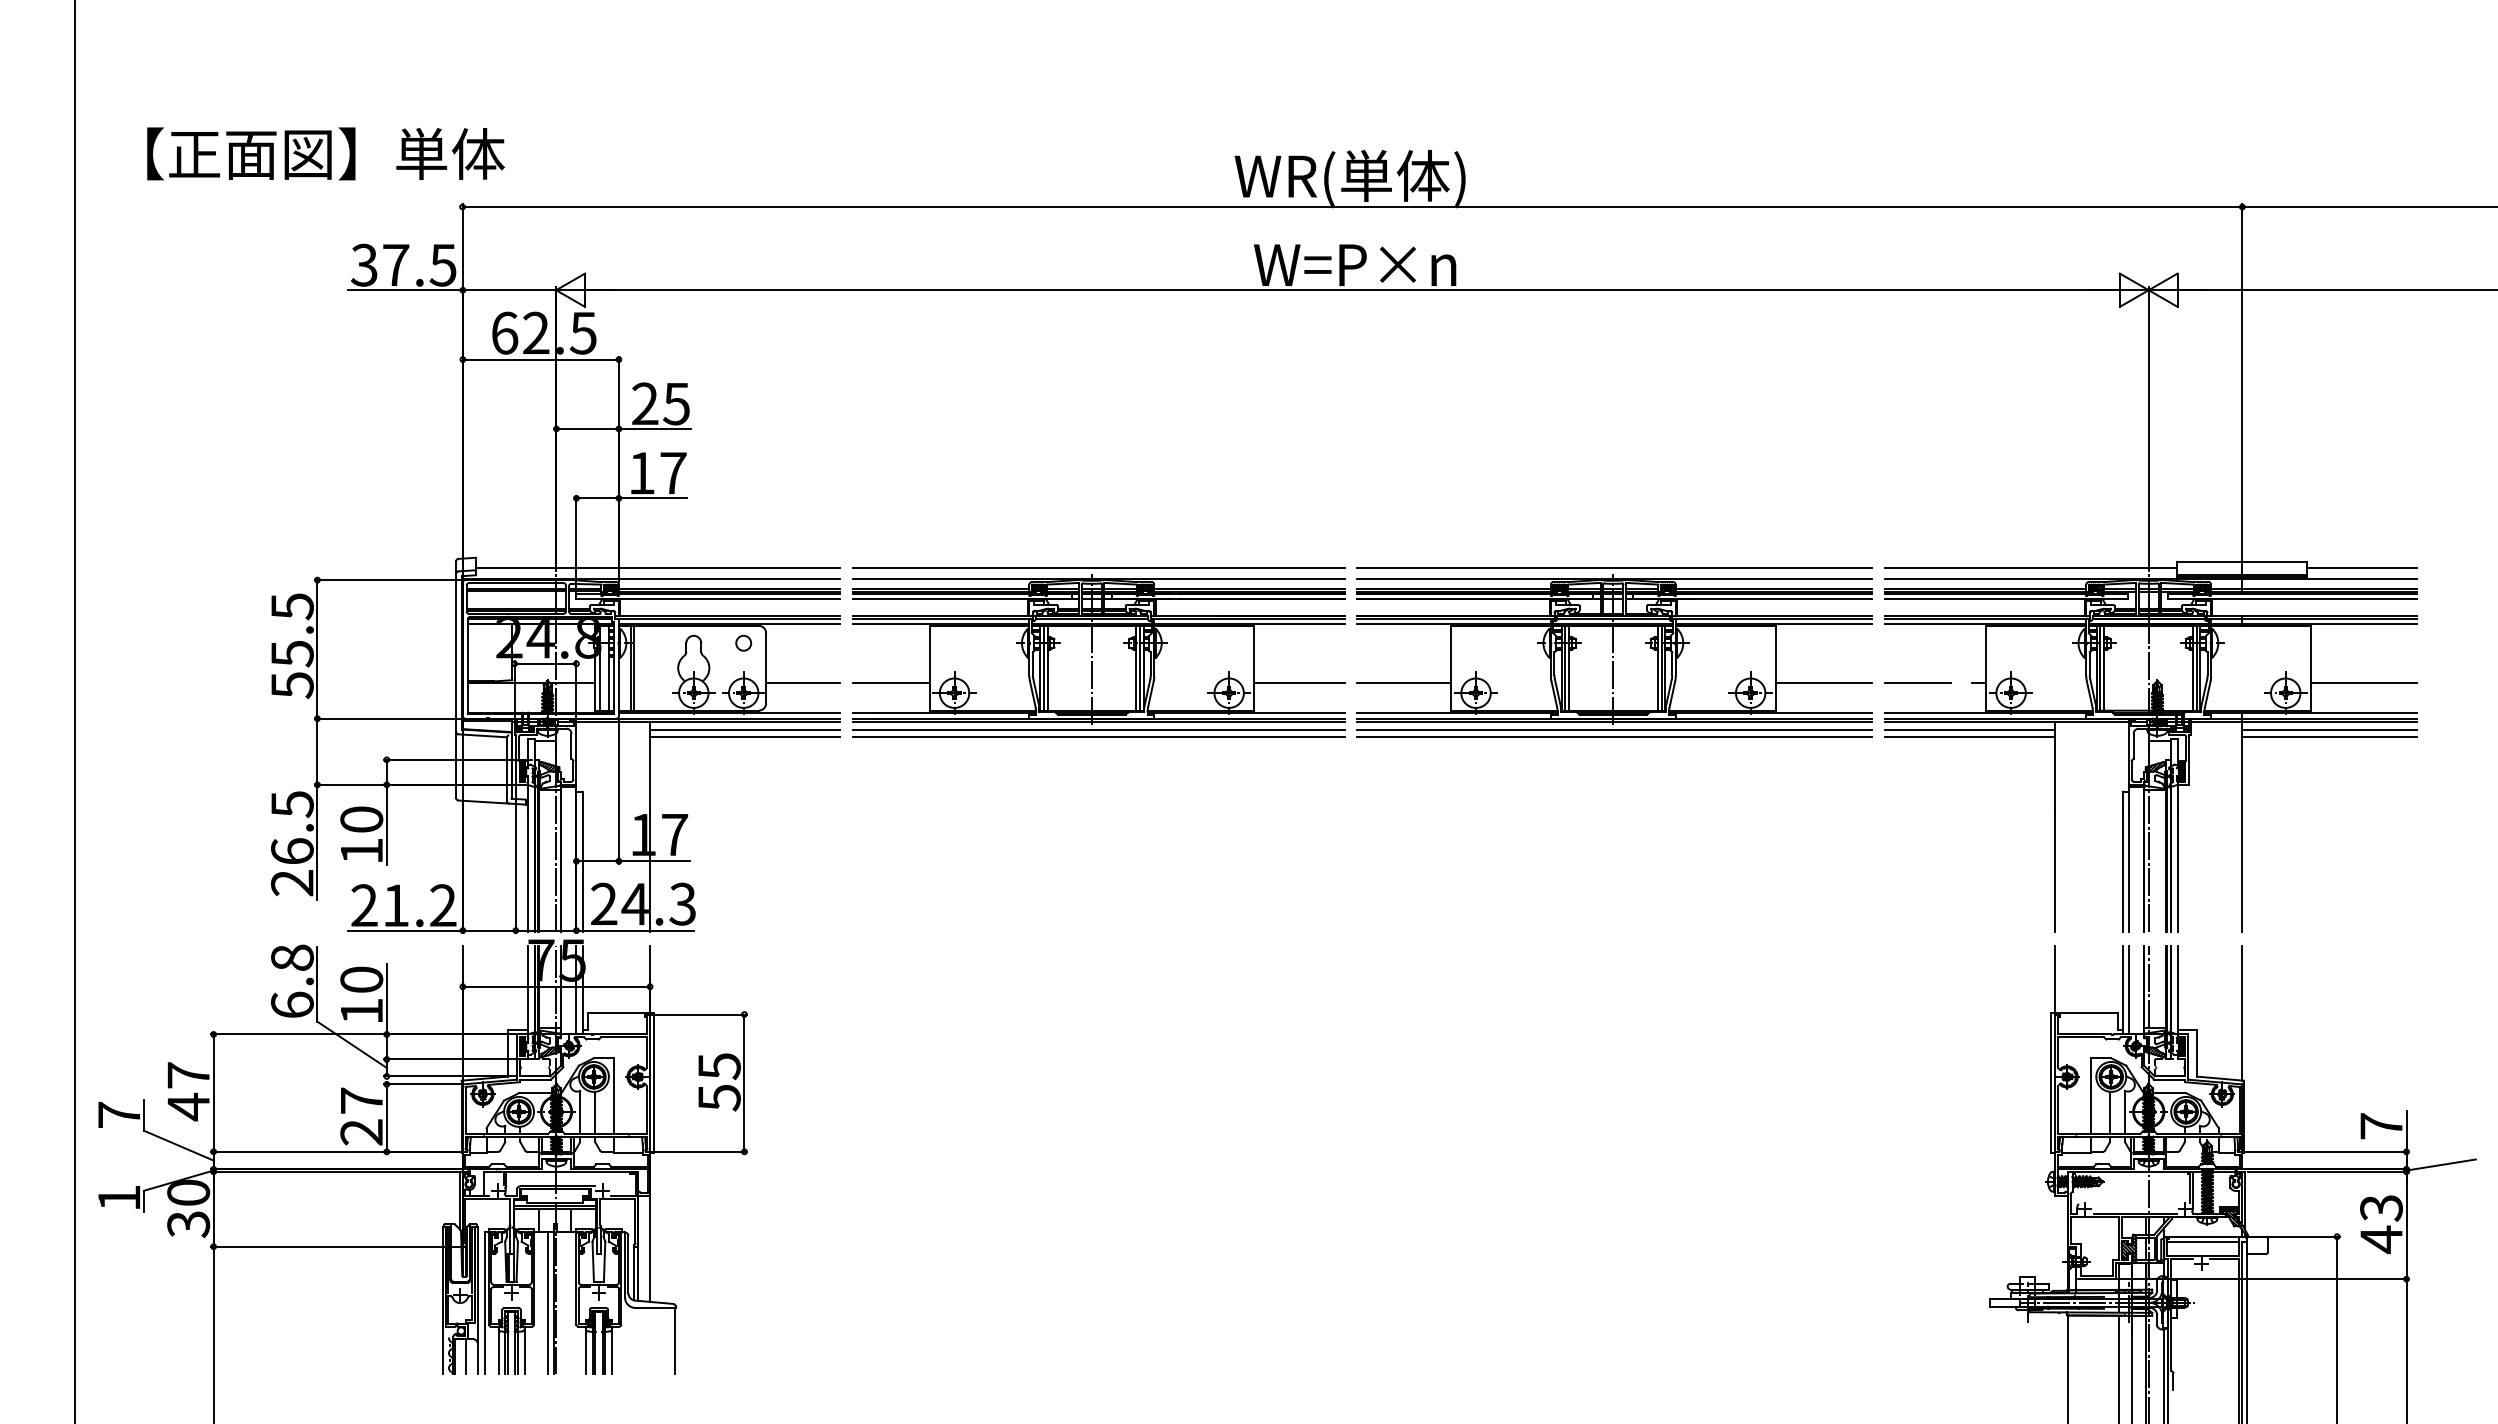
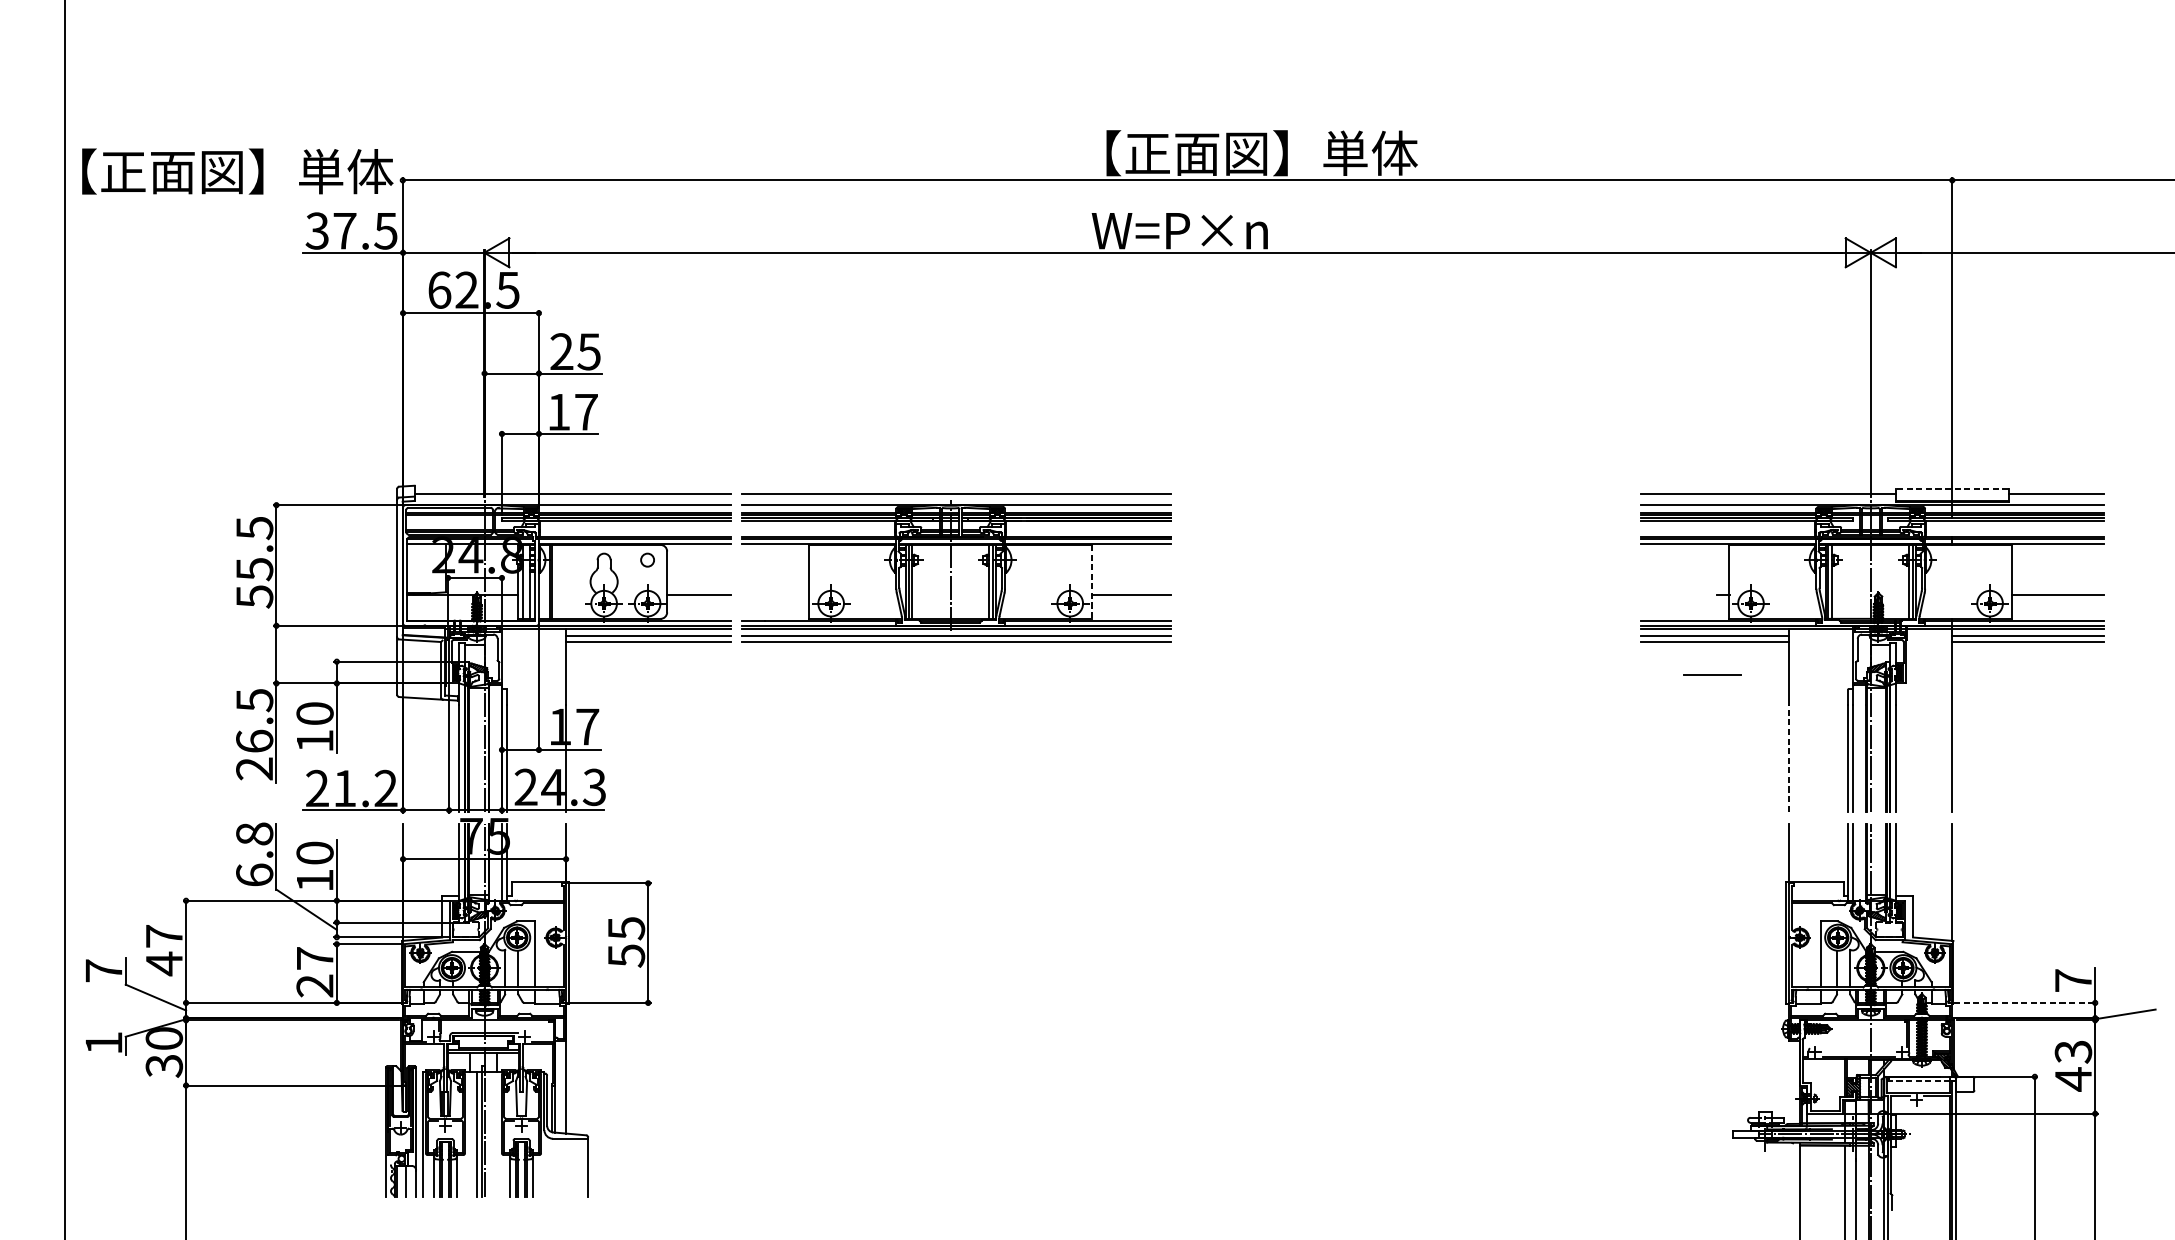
text: (325, 153) -> (237, 171), moved
text: (1431, 178) -> (1246, 155), WR(単体) -> 【正面図】単体
line: (2242, 561) -> (1952, 488), solid -> dashed
part: (1614, 652) -> (1405, 568), removed
line: (1254, 668) -> (1092, 582), solid -> dashed
line: (890, 682) -> (775, 594), removed
line: (1917, 682) -> (1712, 674), moved
line: (2055, 870) -> (1789, 757), solid -> dashed
line: (2327, 1151) -> (2026, 1002), solid -> dashed
line: (2203, 1241) -> (1918, 1080), solid -> dashed

